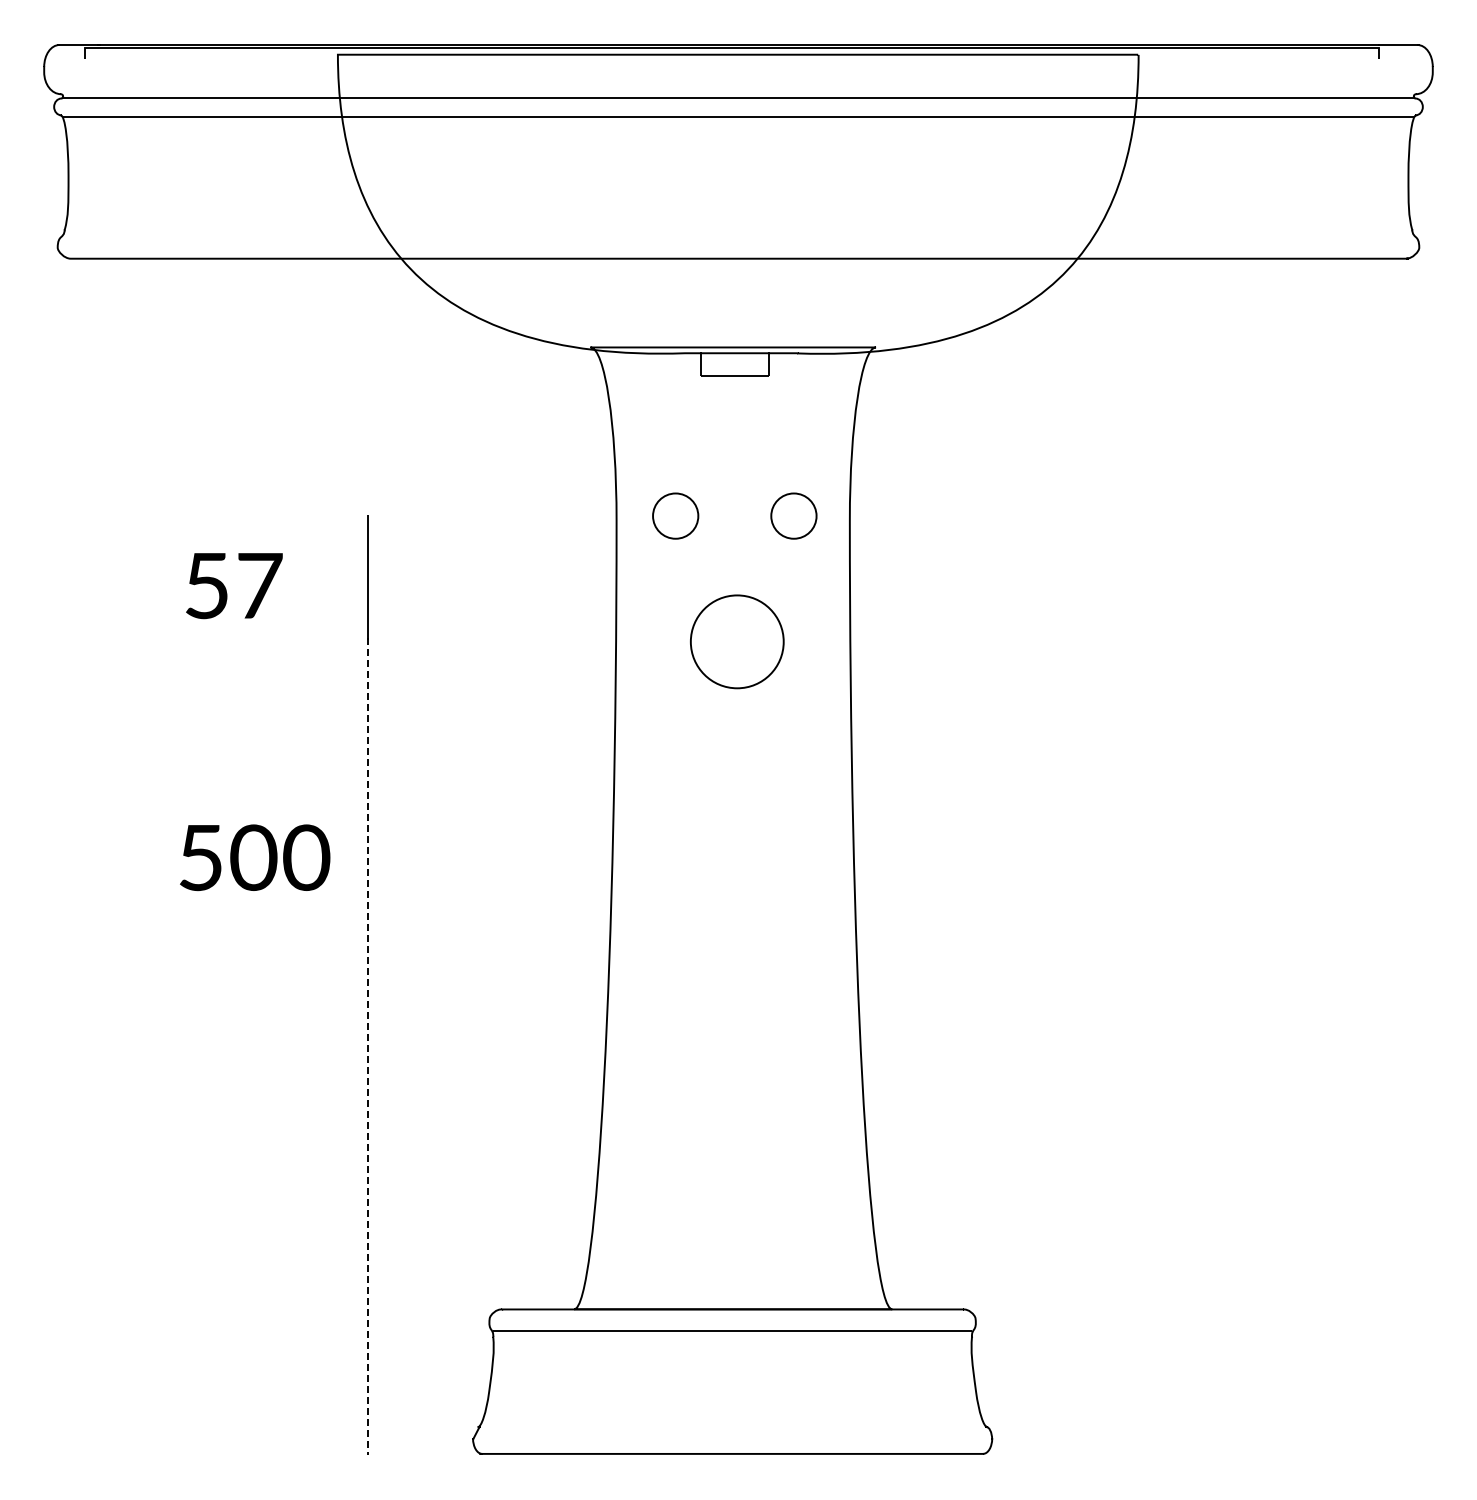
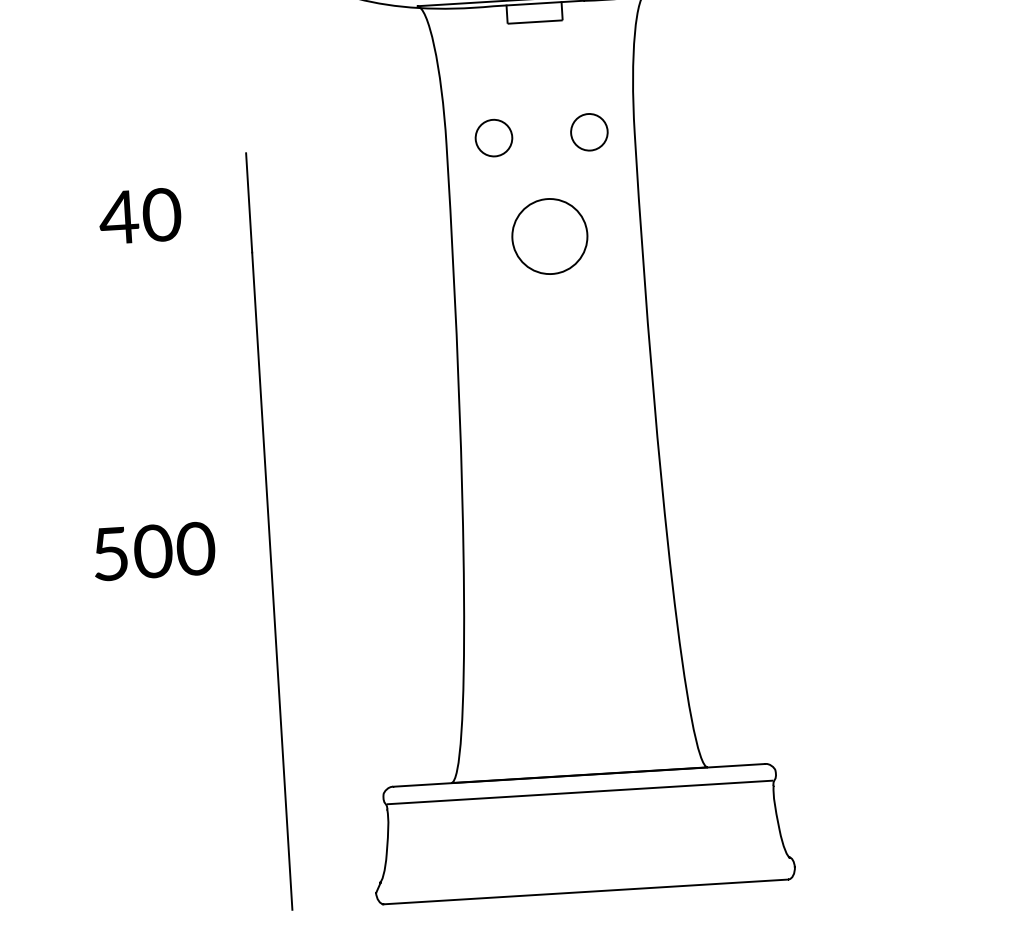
text: (232, 585) -> (139, 215), 57 -> 40
text: (255, 857) -> (154, 551), moved
line: (368, 1047) -> (272, 581), dashed -> solid

